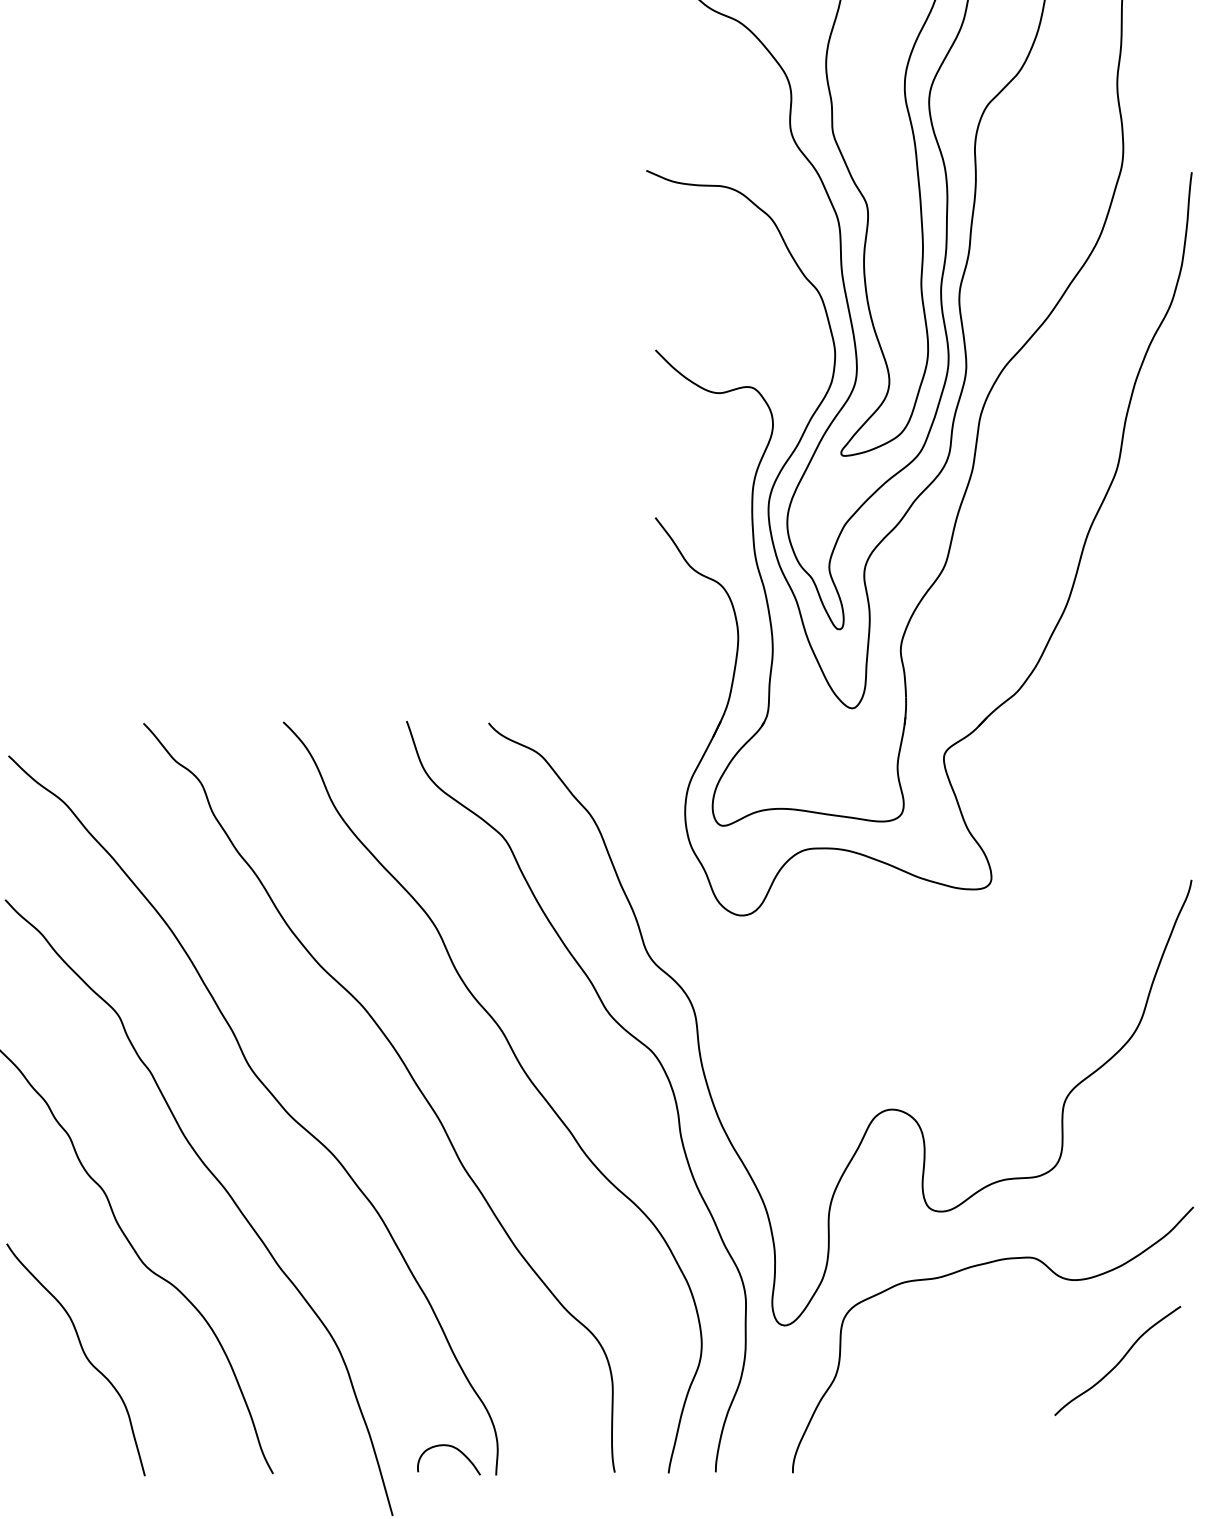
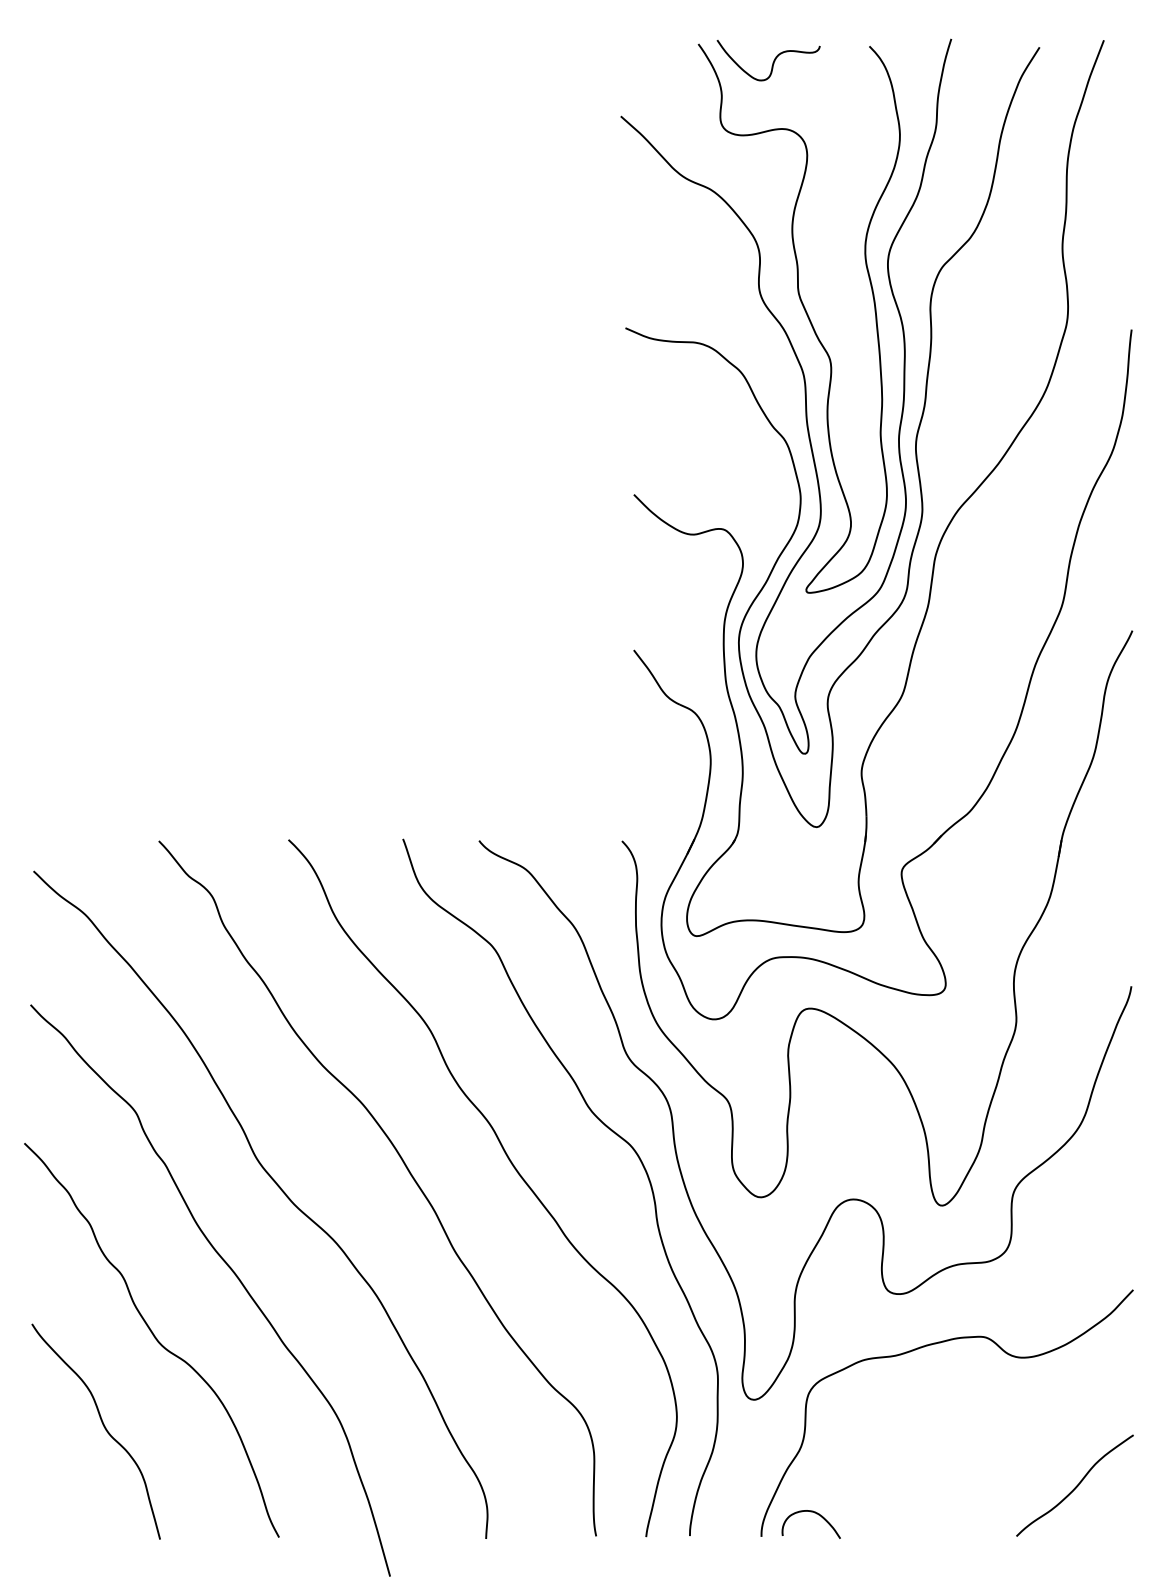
part: (866, 909) -> (829, 1013), added
curve: (1118, 1361) -> (1075, 1486), moved
curve: (454, 1449) -> (816, 1514), moved

